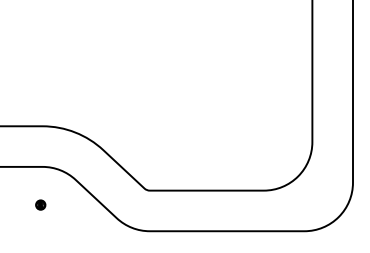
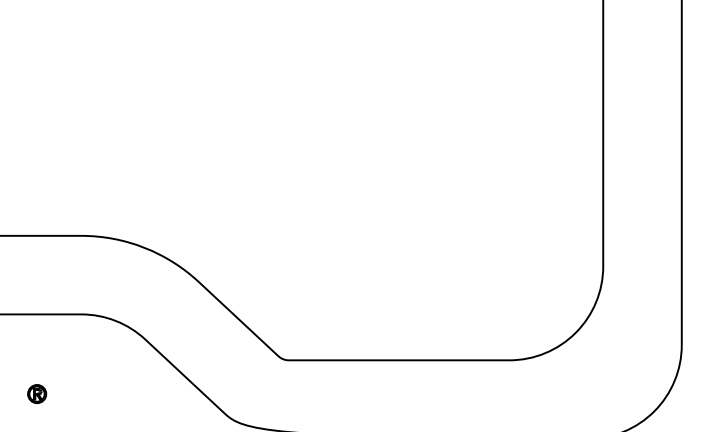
part: (40, 204) -> (36, 392), moved

